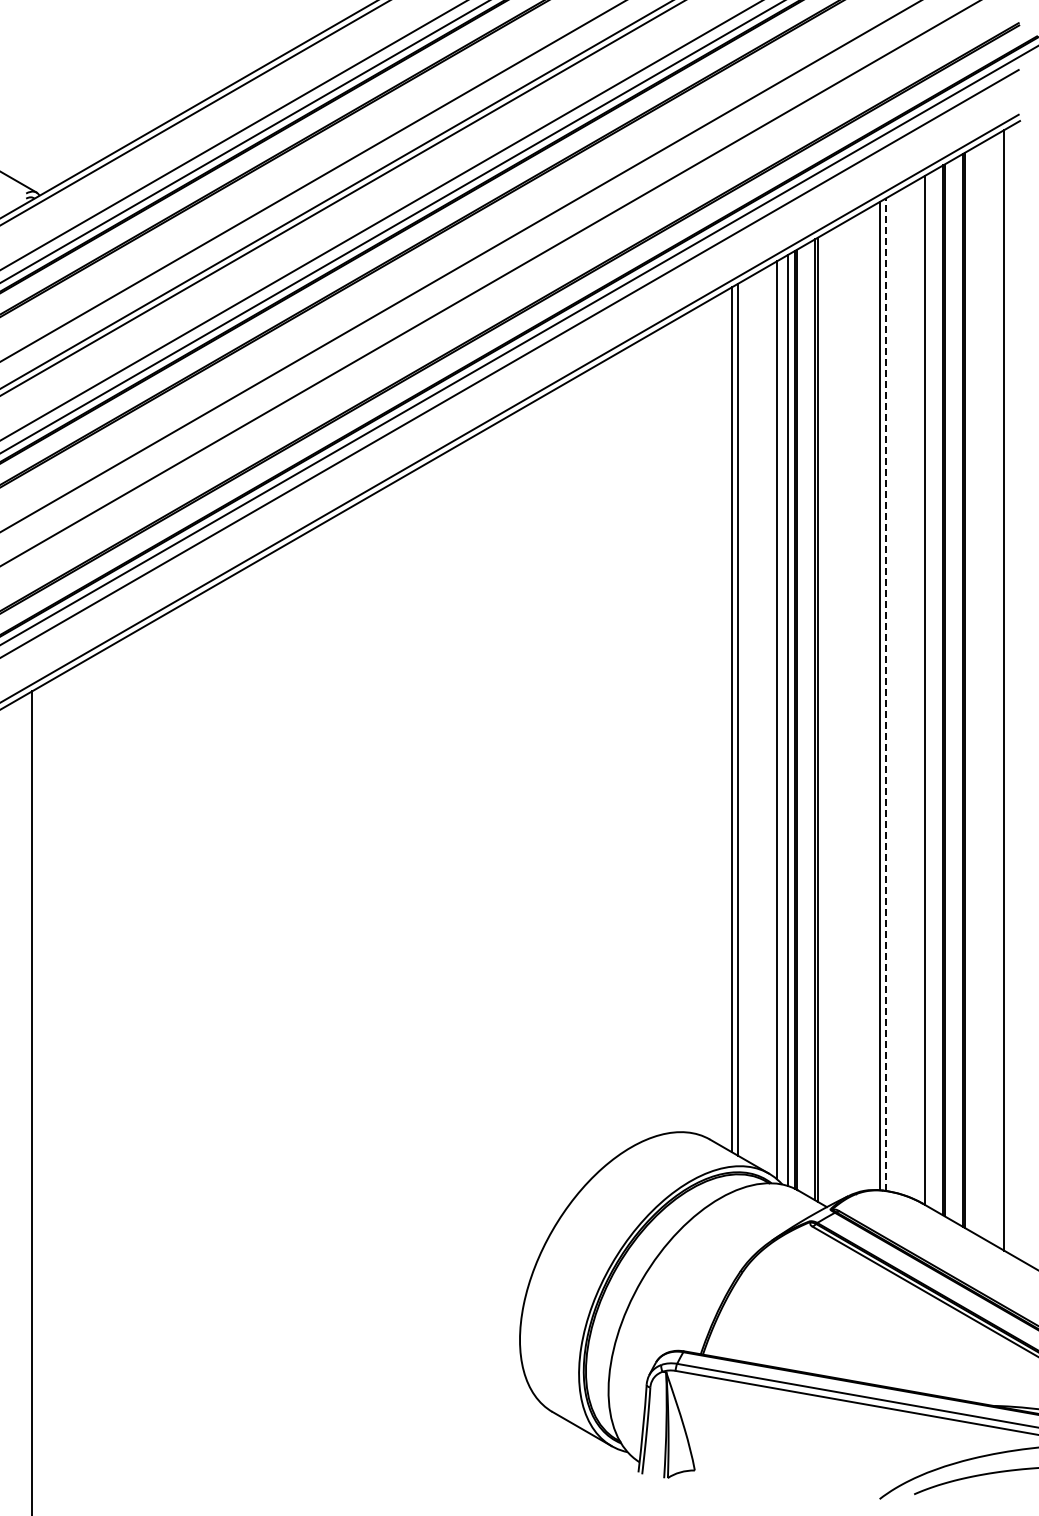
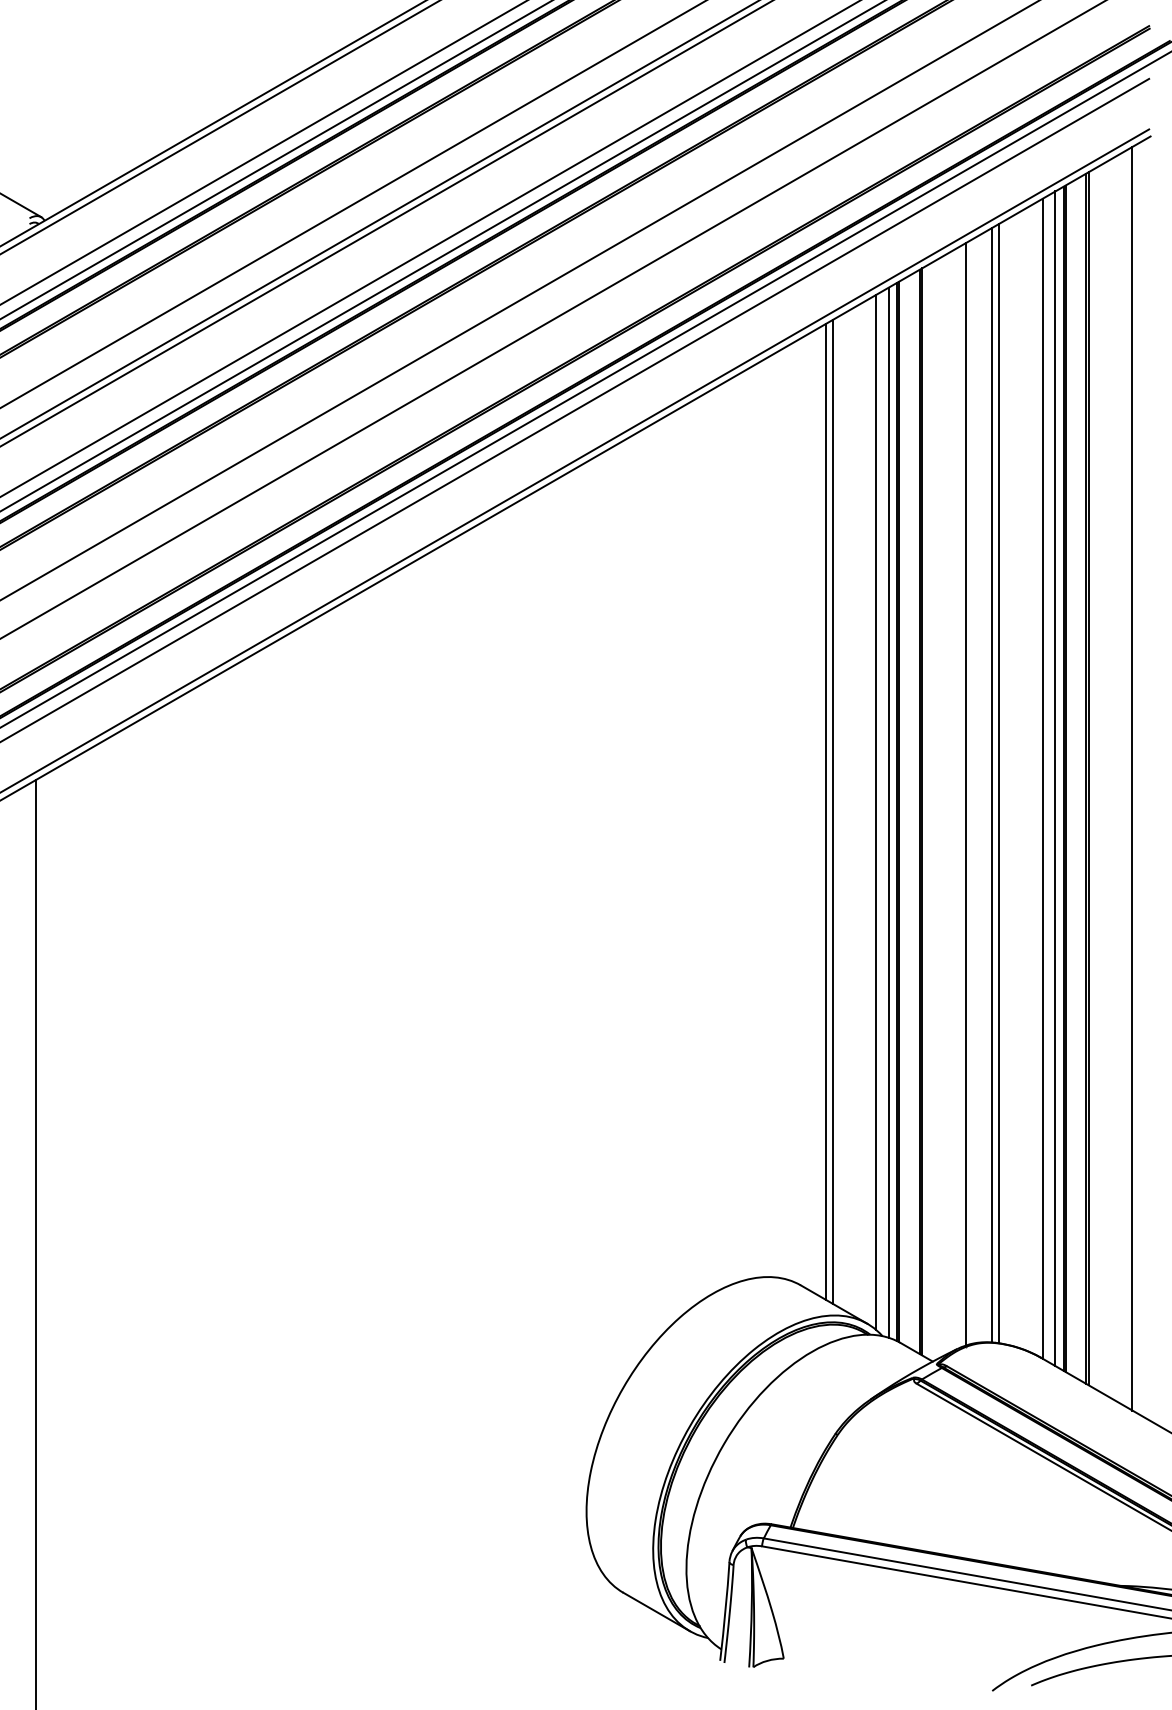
line: (935, 690) -> (1055, 778), added
line: (885, 694) -> (998, 783), dashed -> solid
line: (856, 703) -> (966, 793), added

